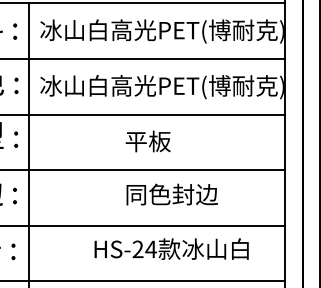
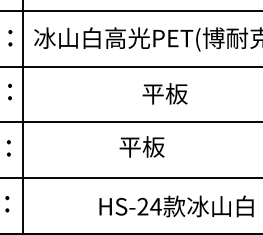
text: (147, 141) -> (164, 93), moved
text: (171, 194) -> (165, 146), 同色封边 -> 平板
text: (171, 248) -> (176, 205), moved

